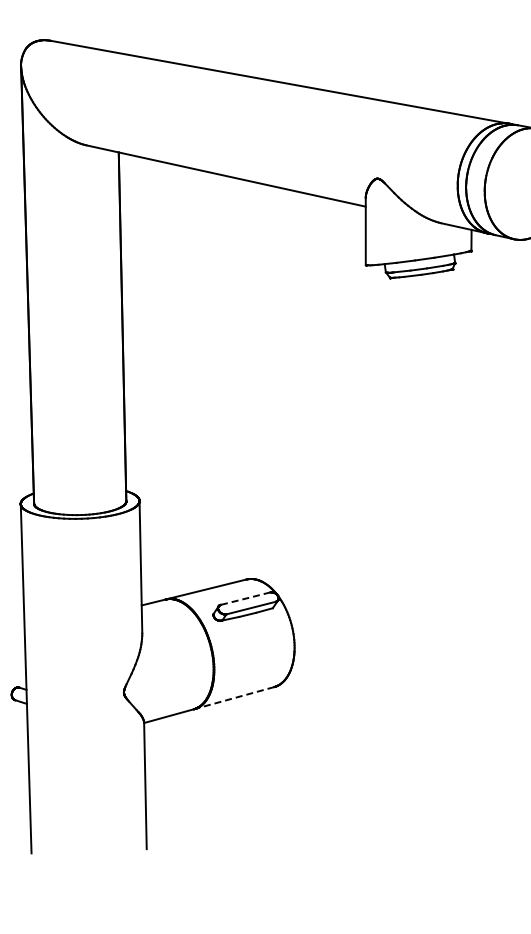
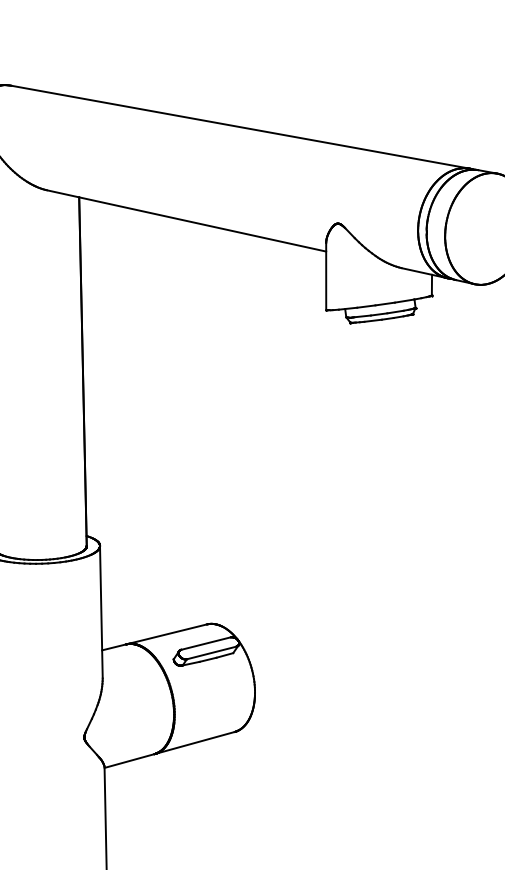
line: (245, 598) -> (205, 643), dashed -> solid
line: (234, 698) -> (194, 743), dashed -> solid

